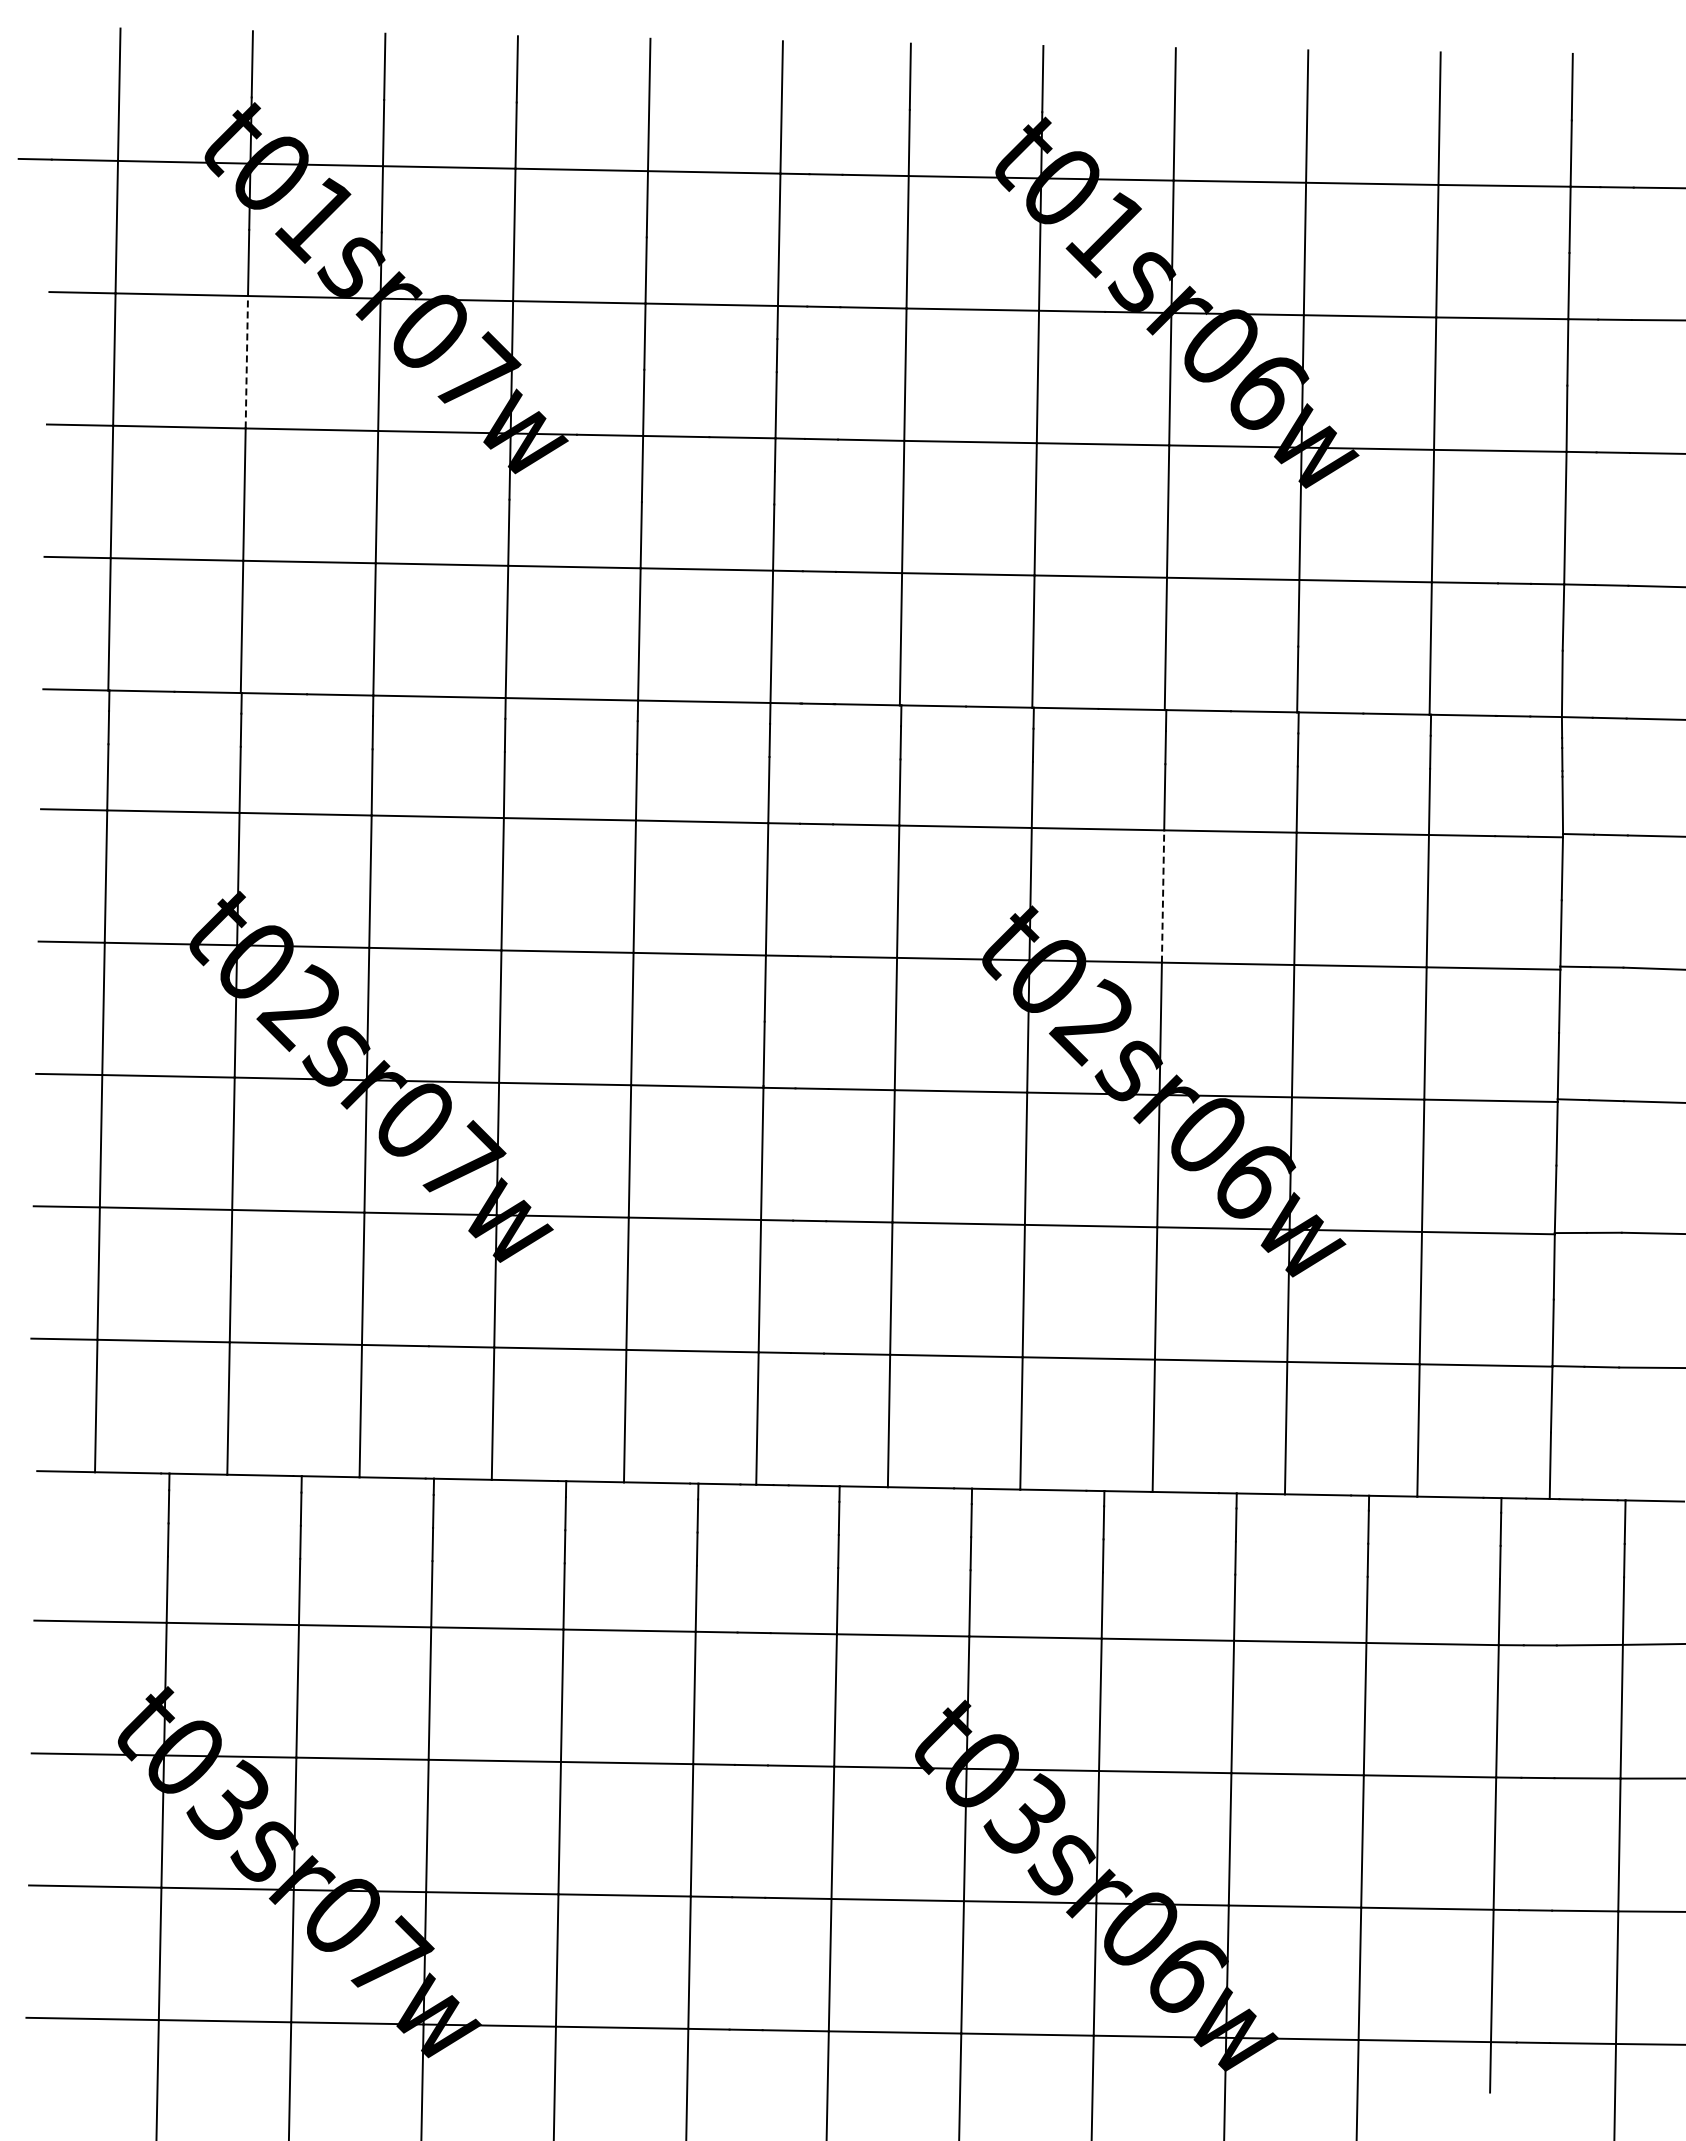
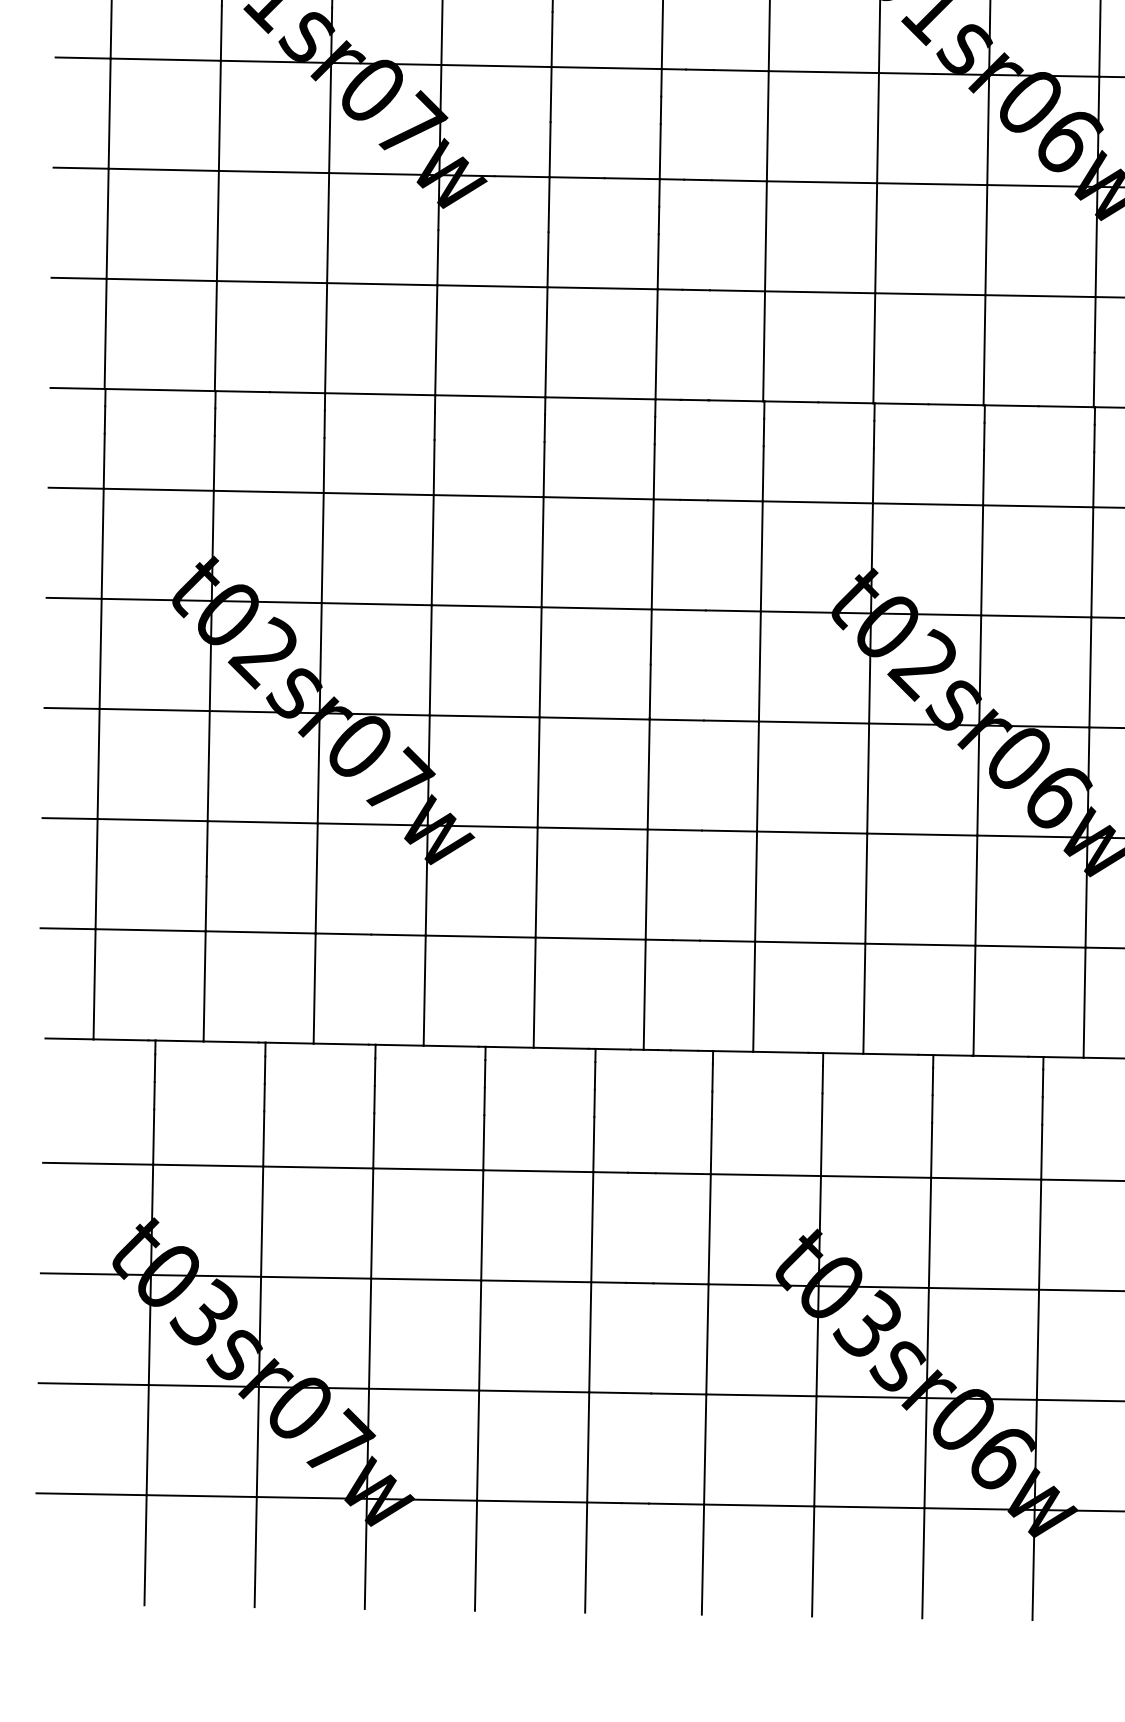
line: (246, 361) -> (219, 115), dashed -> solid
line: (1163, 896) -> (982, 560), dashed -> solid

